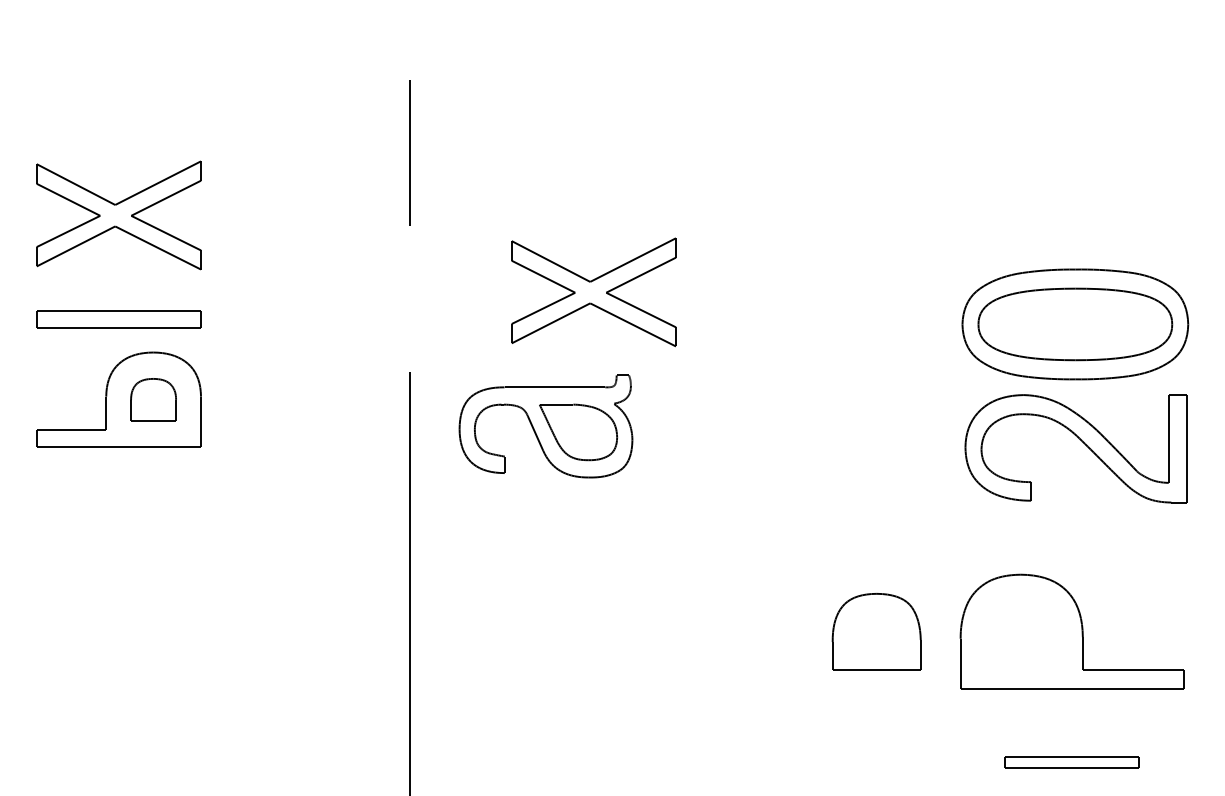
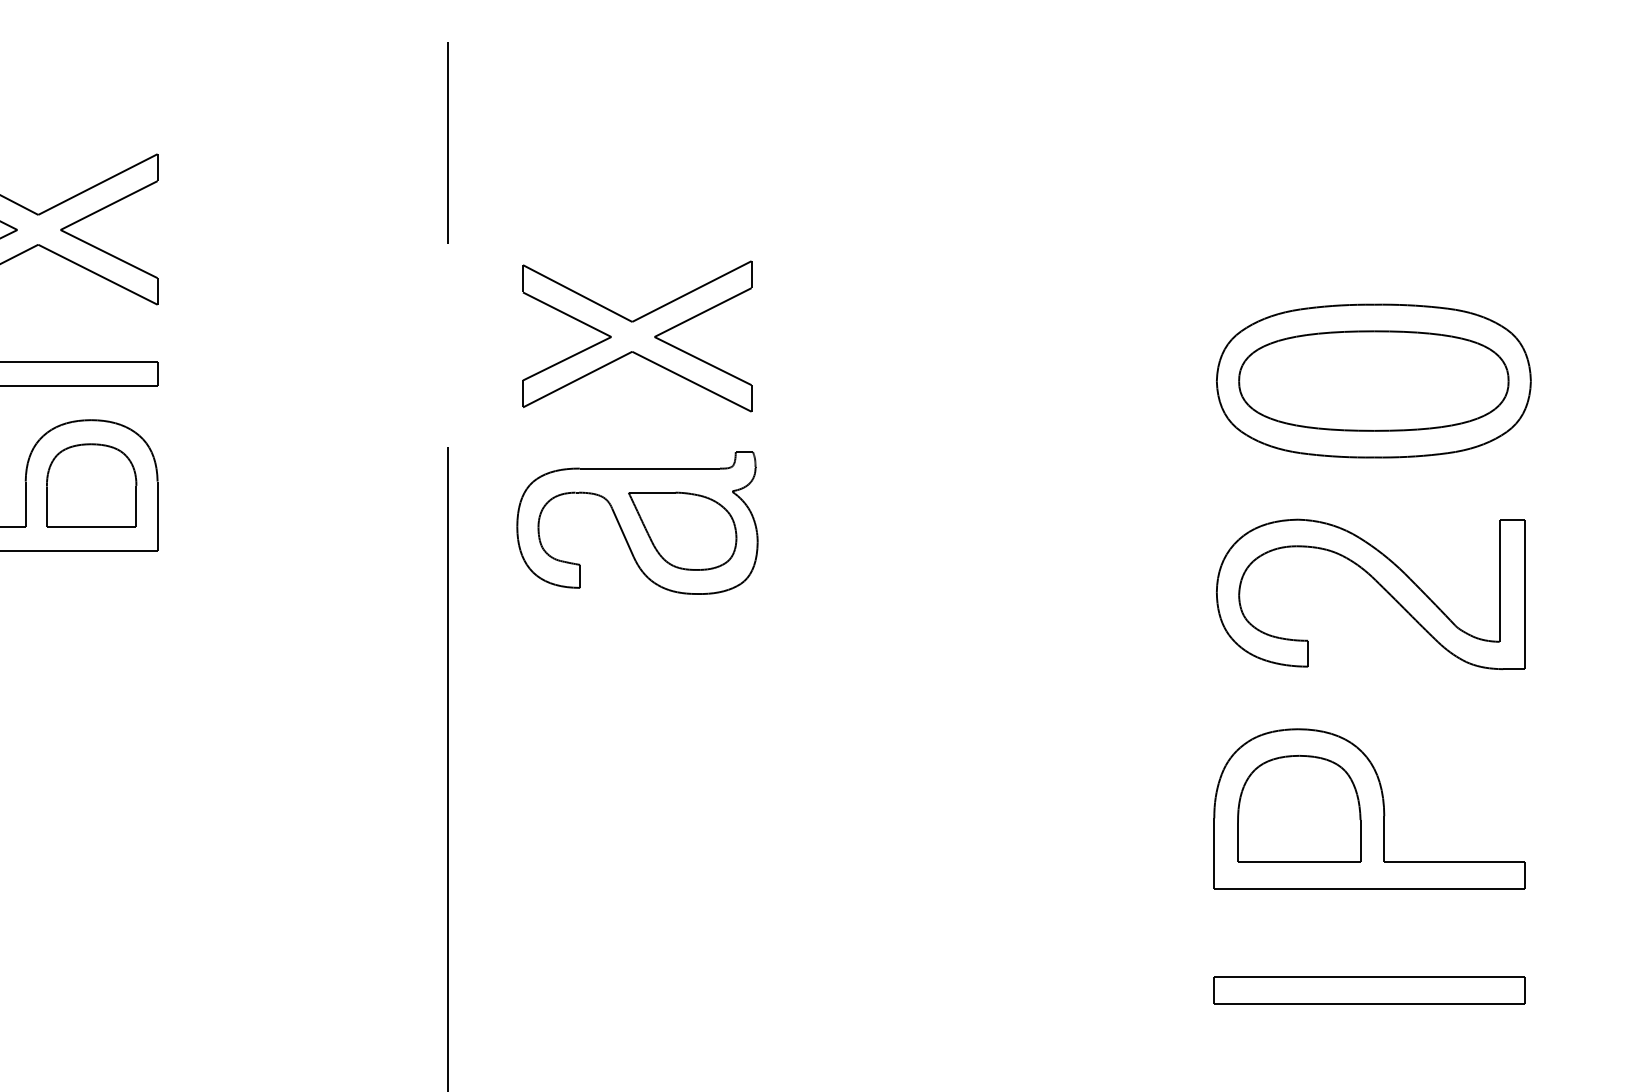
part: (593, 292) -> (636, 336), moved
part: (153, 399) -> (91, 485), size x1.43
part: (1081, 441) -> (1378, 584), moved
part: (876, 631) -> (1298, 808), moved
part: (1072, 762) -> (1369, 990), size x1.67

